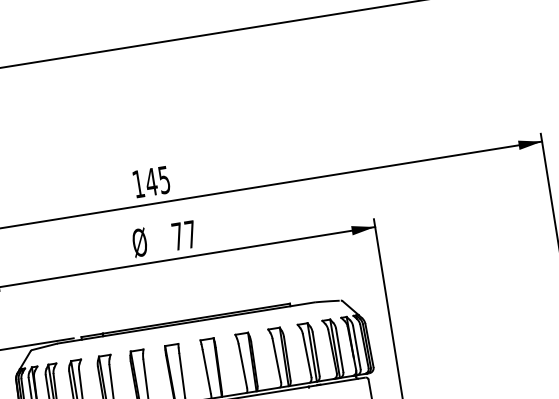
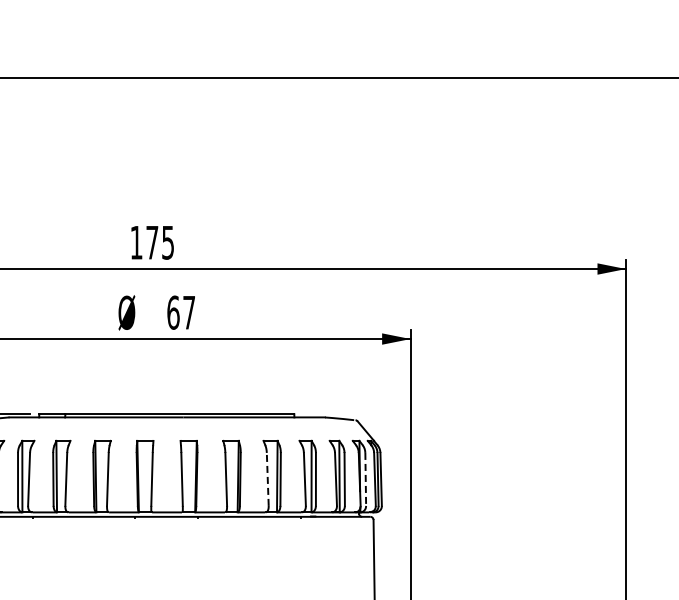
text: (150, 182) -> (151, 242), 145 -> 175
text: (177, 236) -> (173, 312), 77 -> 67
line: (356, 347) -> (365, 479), solid -> dashed
line: (276, 360) -> (267, 479), solid -> dashed

